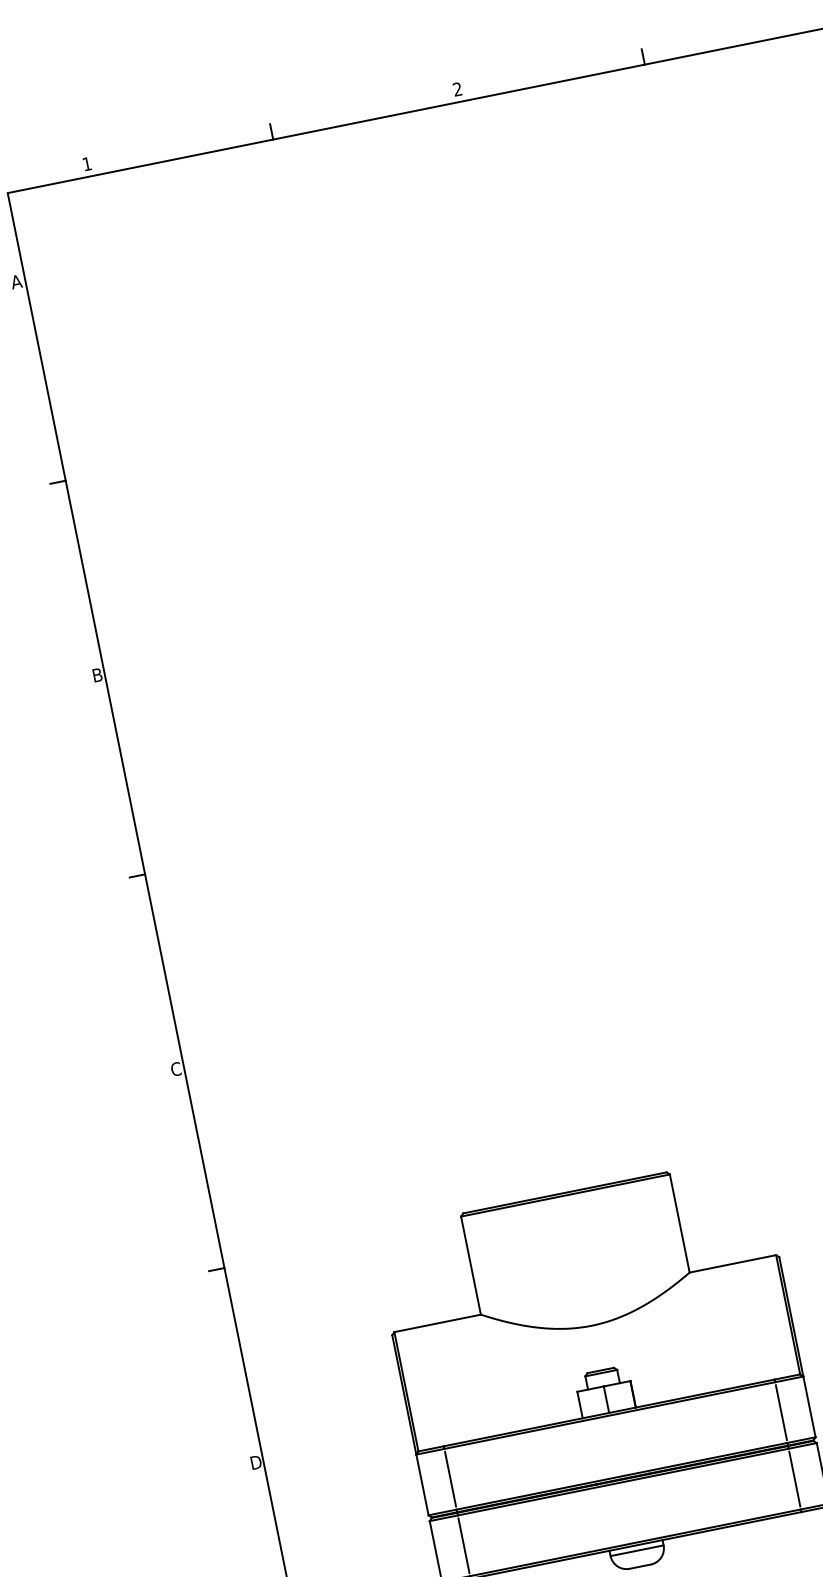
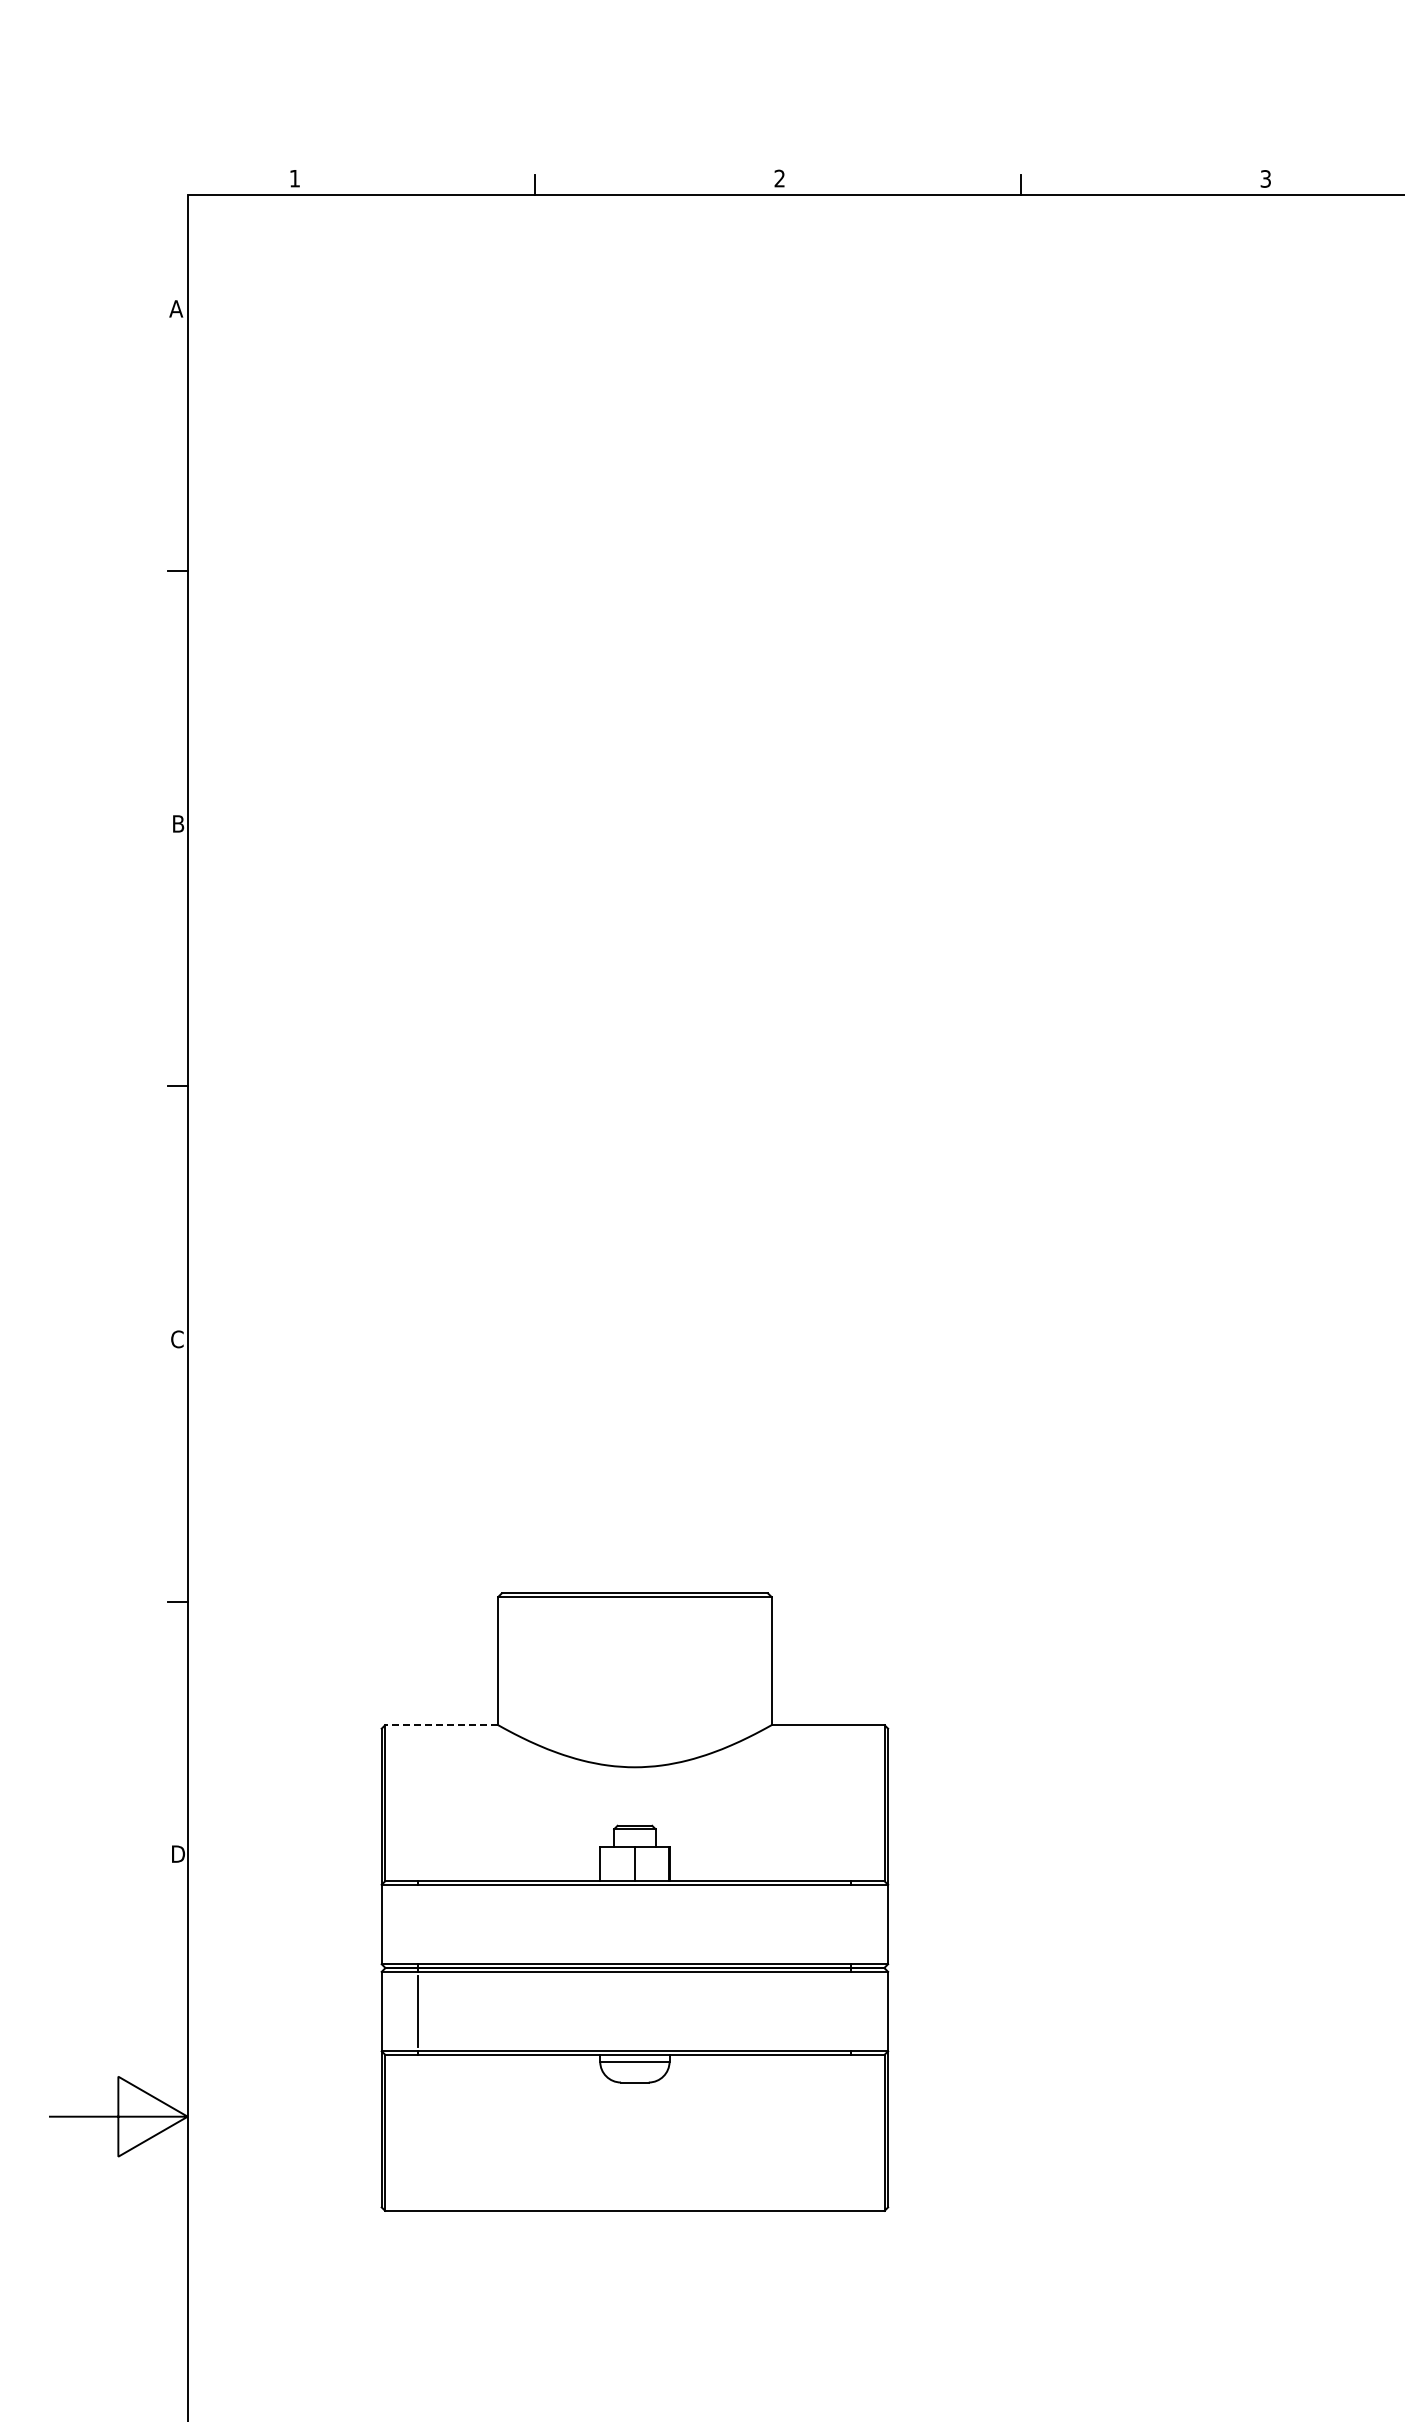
line: (437, 1323) -> (441, 1725), solid -> dashed
line: (781, 1412) -> (851, 1924), removed
line: (450, 1479) -> (418, 1924), removed
line: (794, 1479) -> (851, 2011), removed

